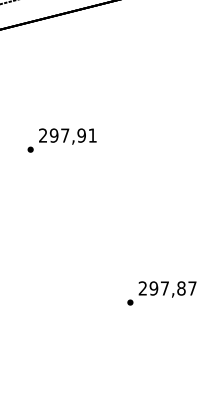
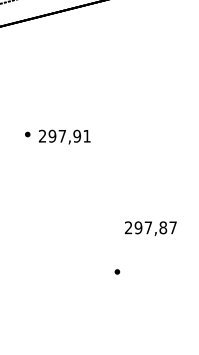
text: (67, 136) -> (64, 137), moved
text: (167, 289) -> (150, 228), moved

